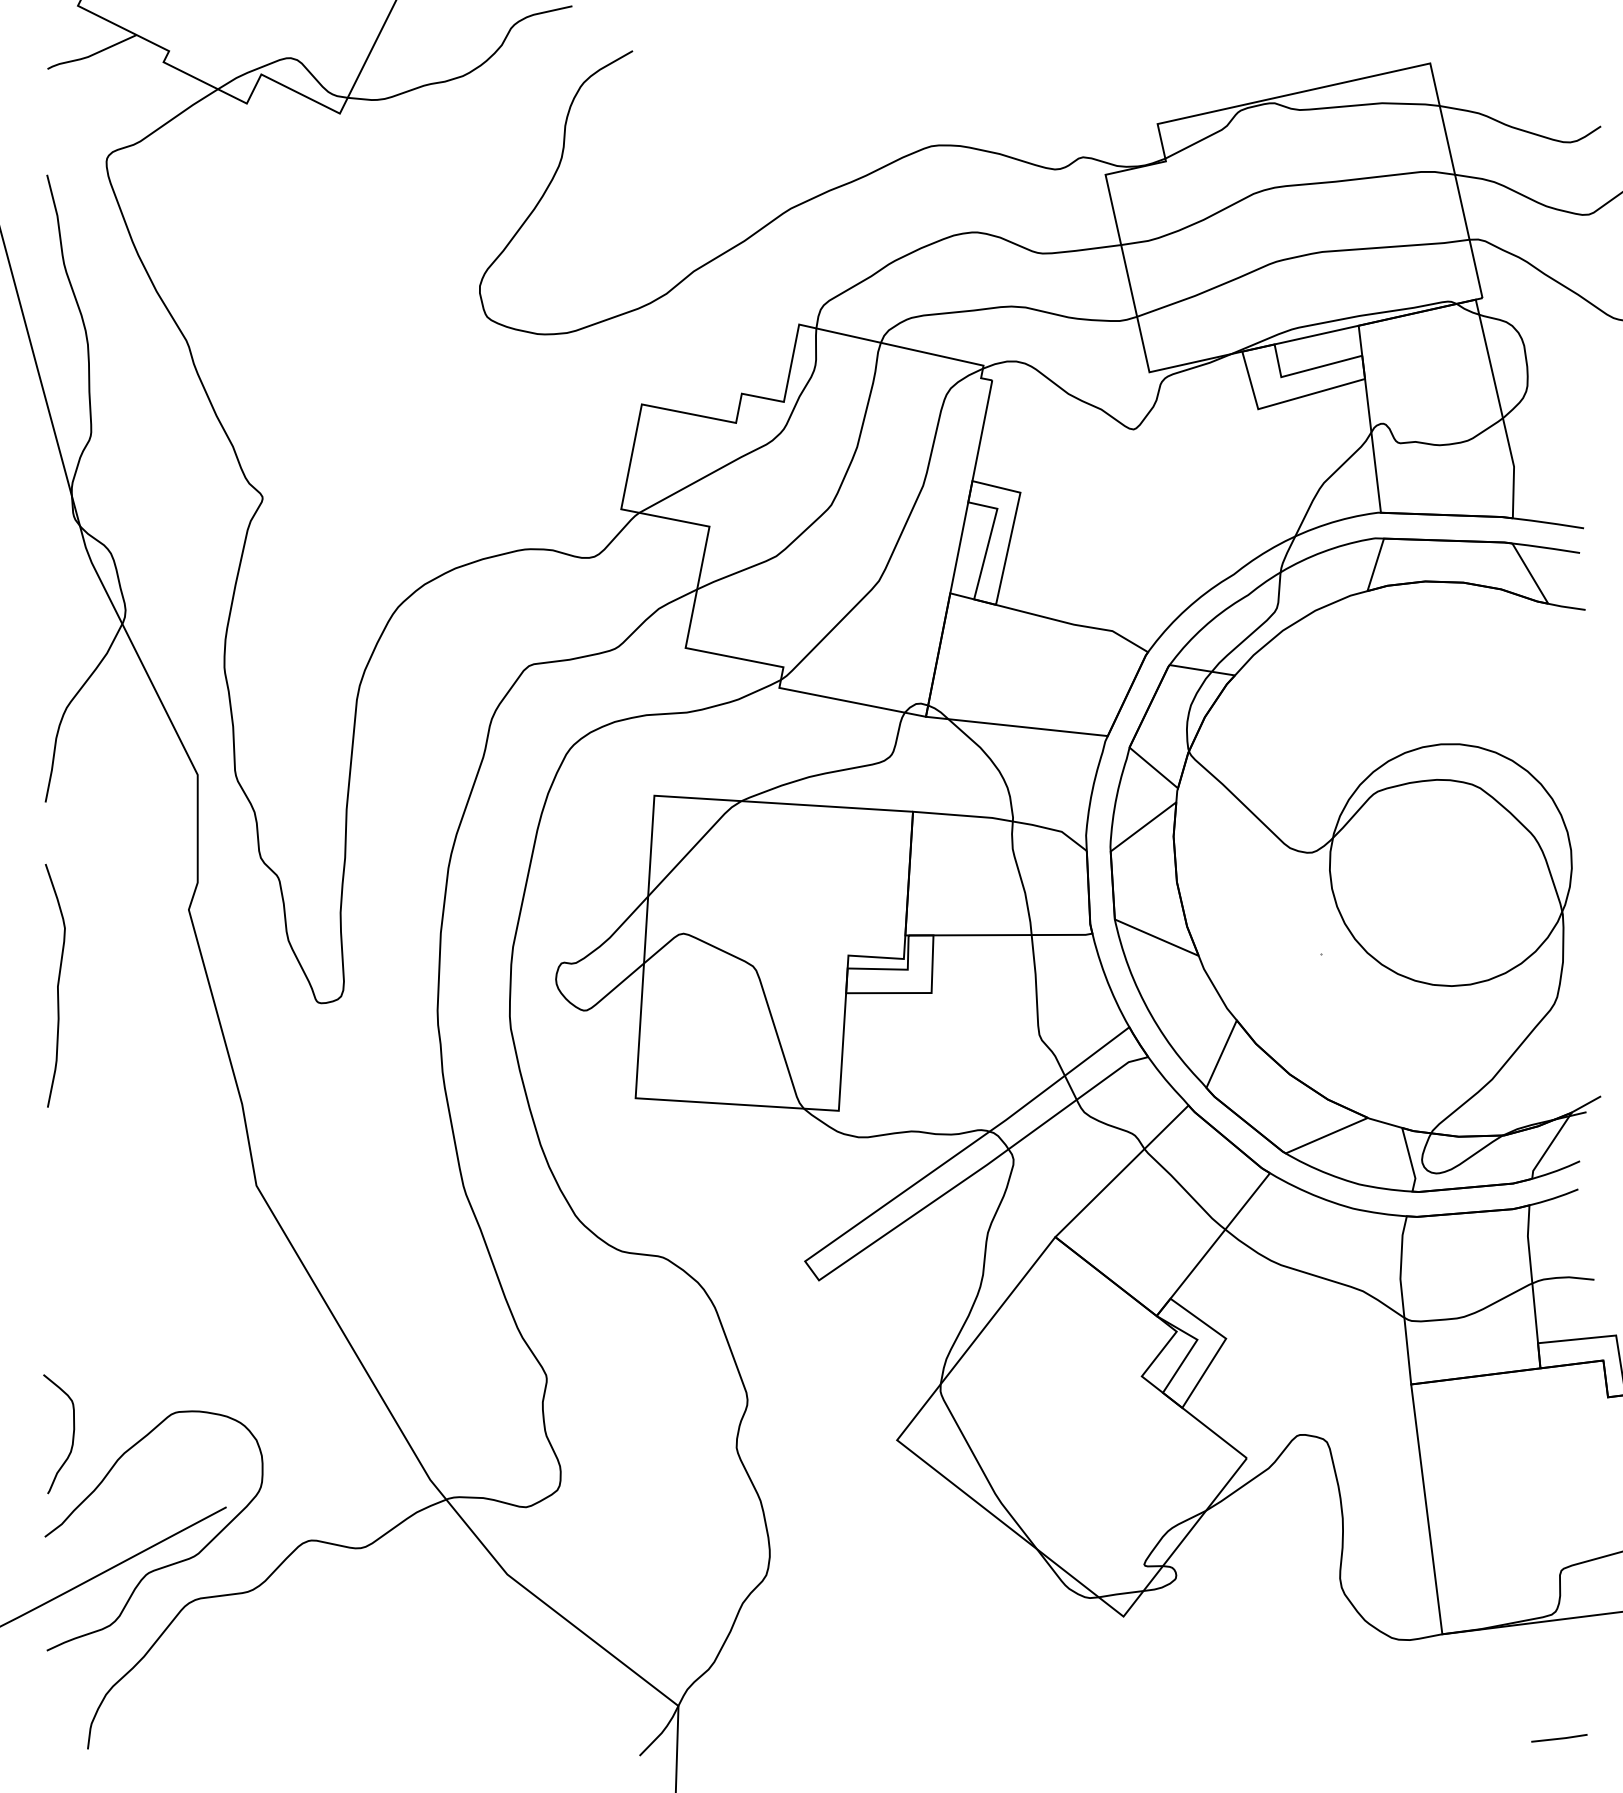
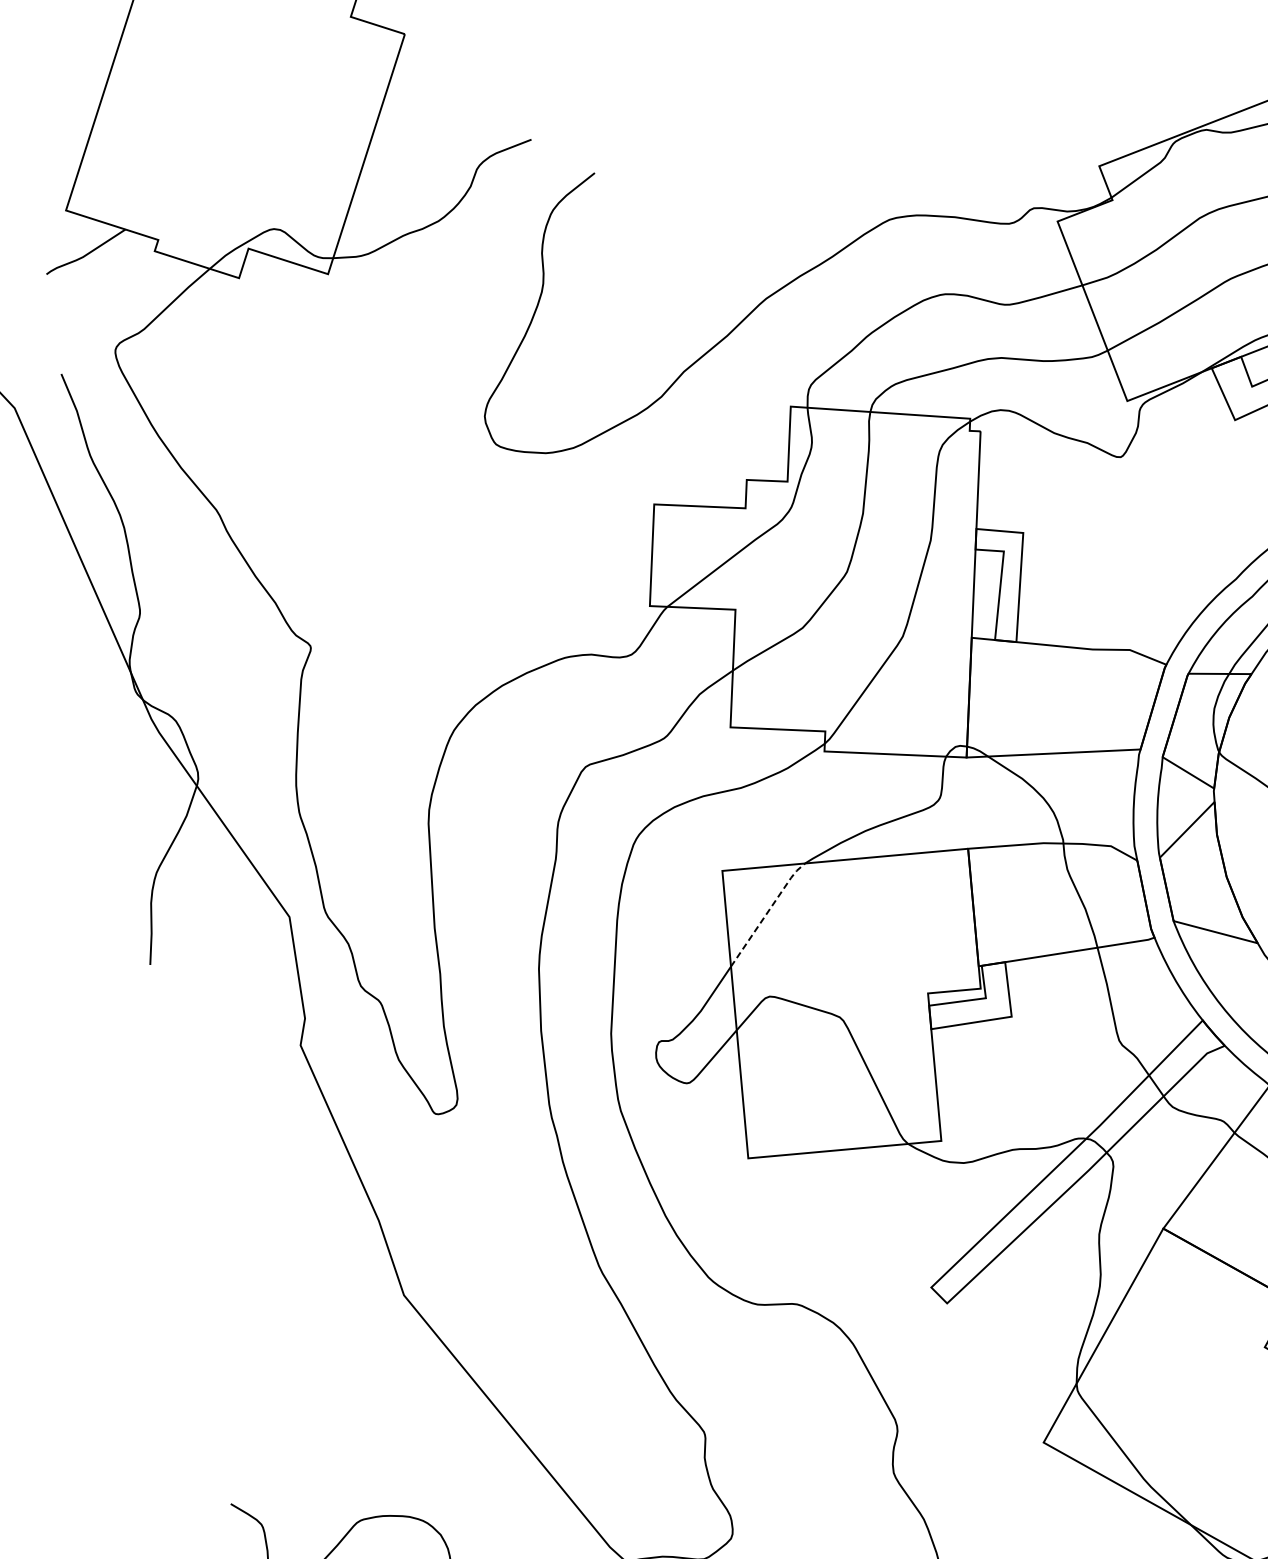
line: (694, 845) -> (767, 912), solid -> dashed
curve: (57, 985) -> (187, 1135), removed

